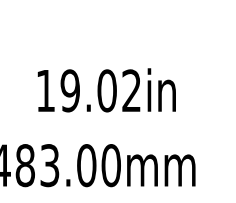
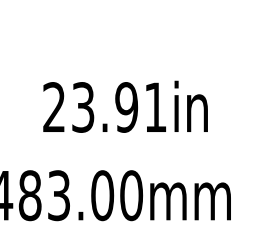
text: (88, 90) -> (104, 107), 19.02in -> 23.91in

